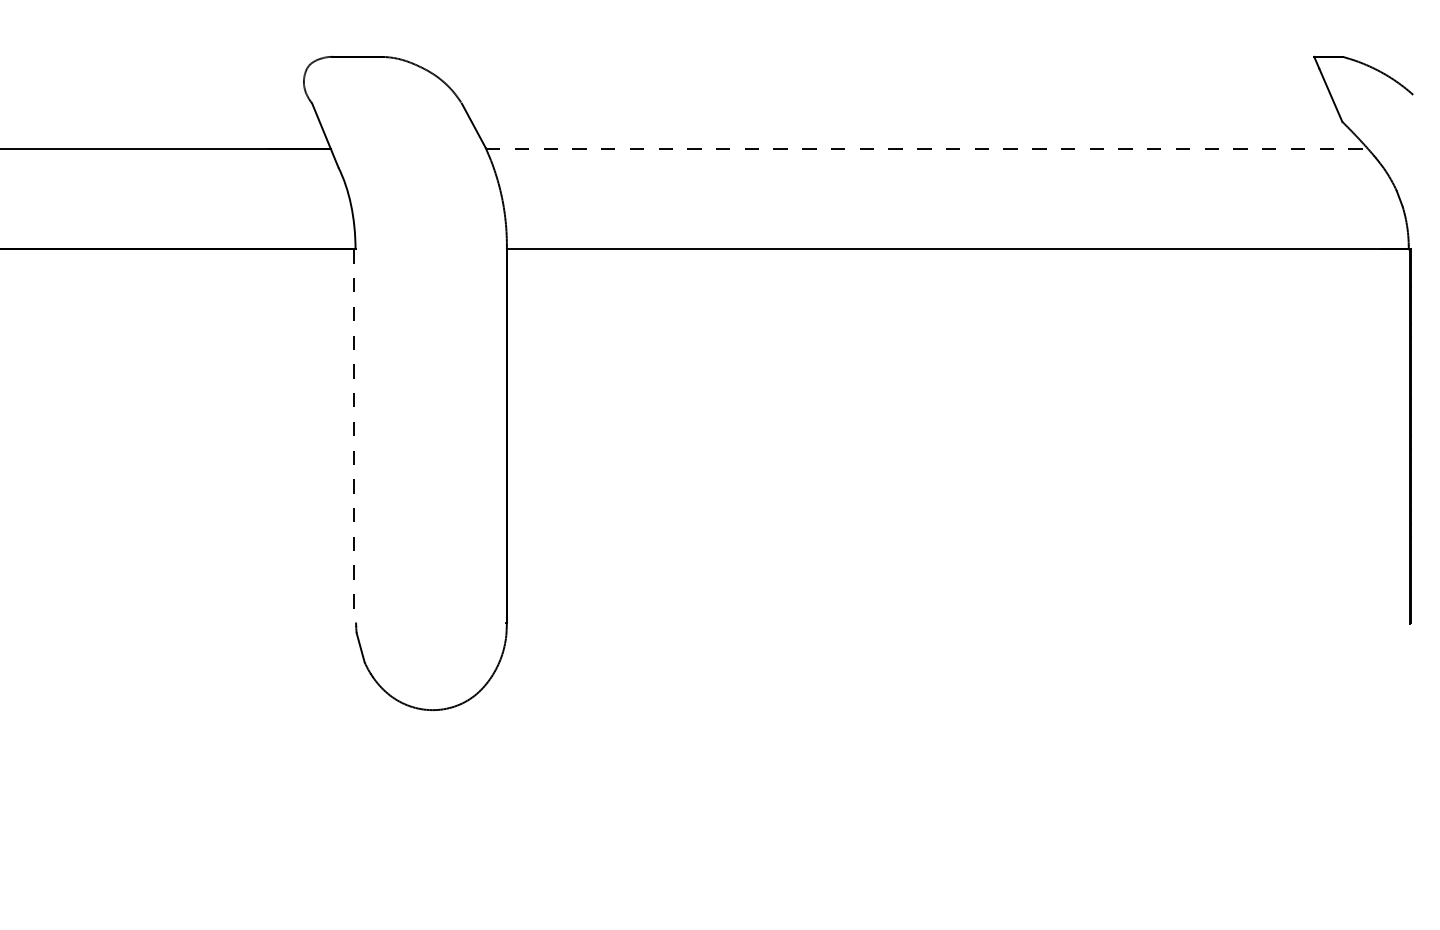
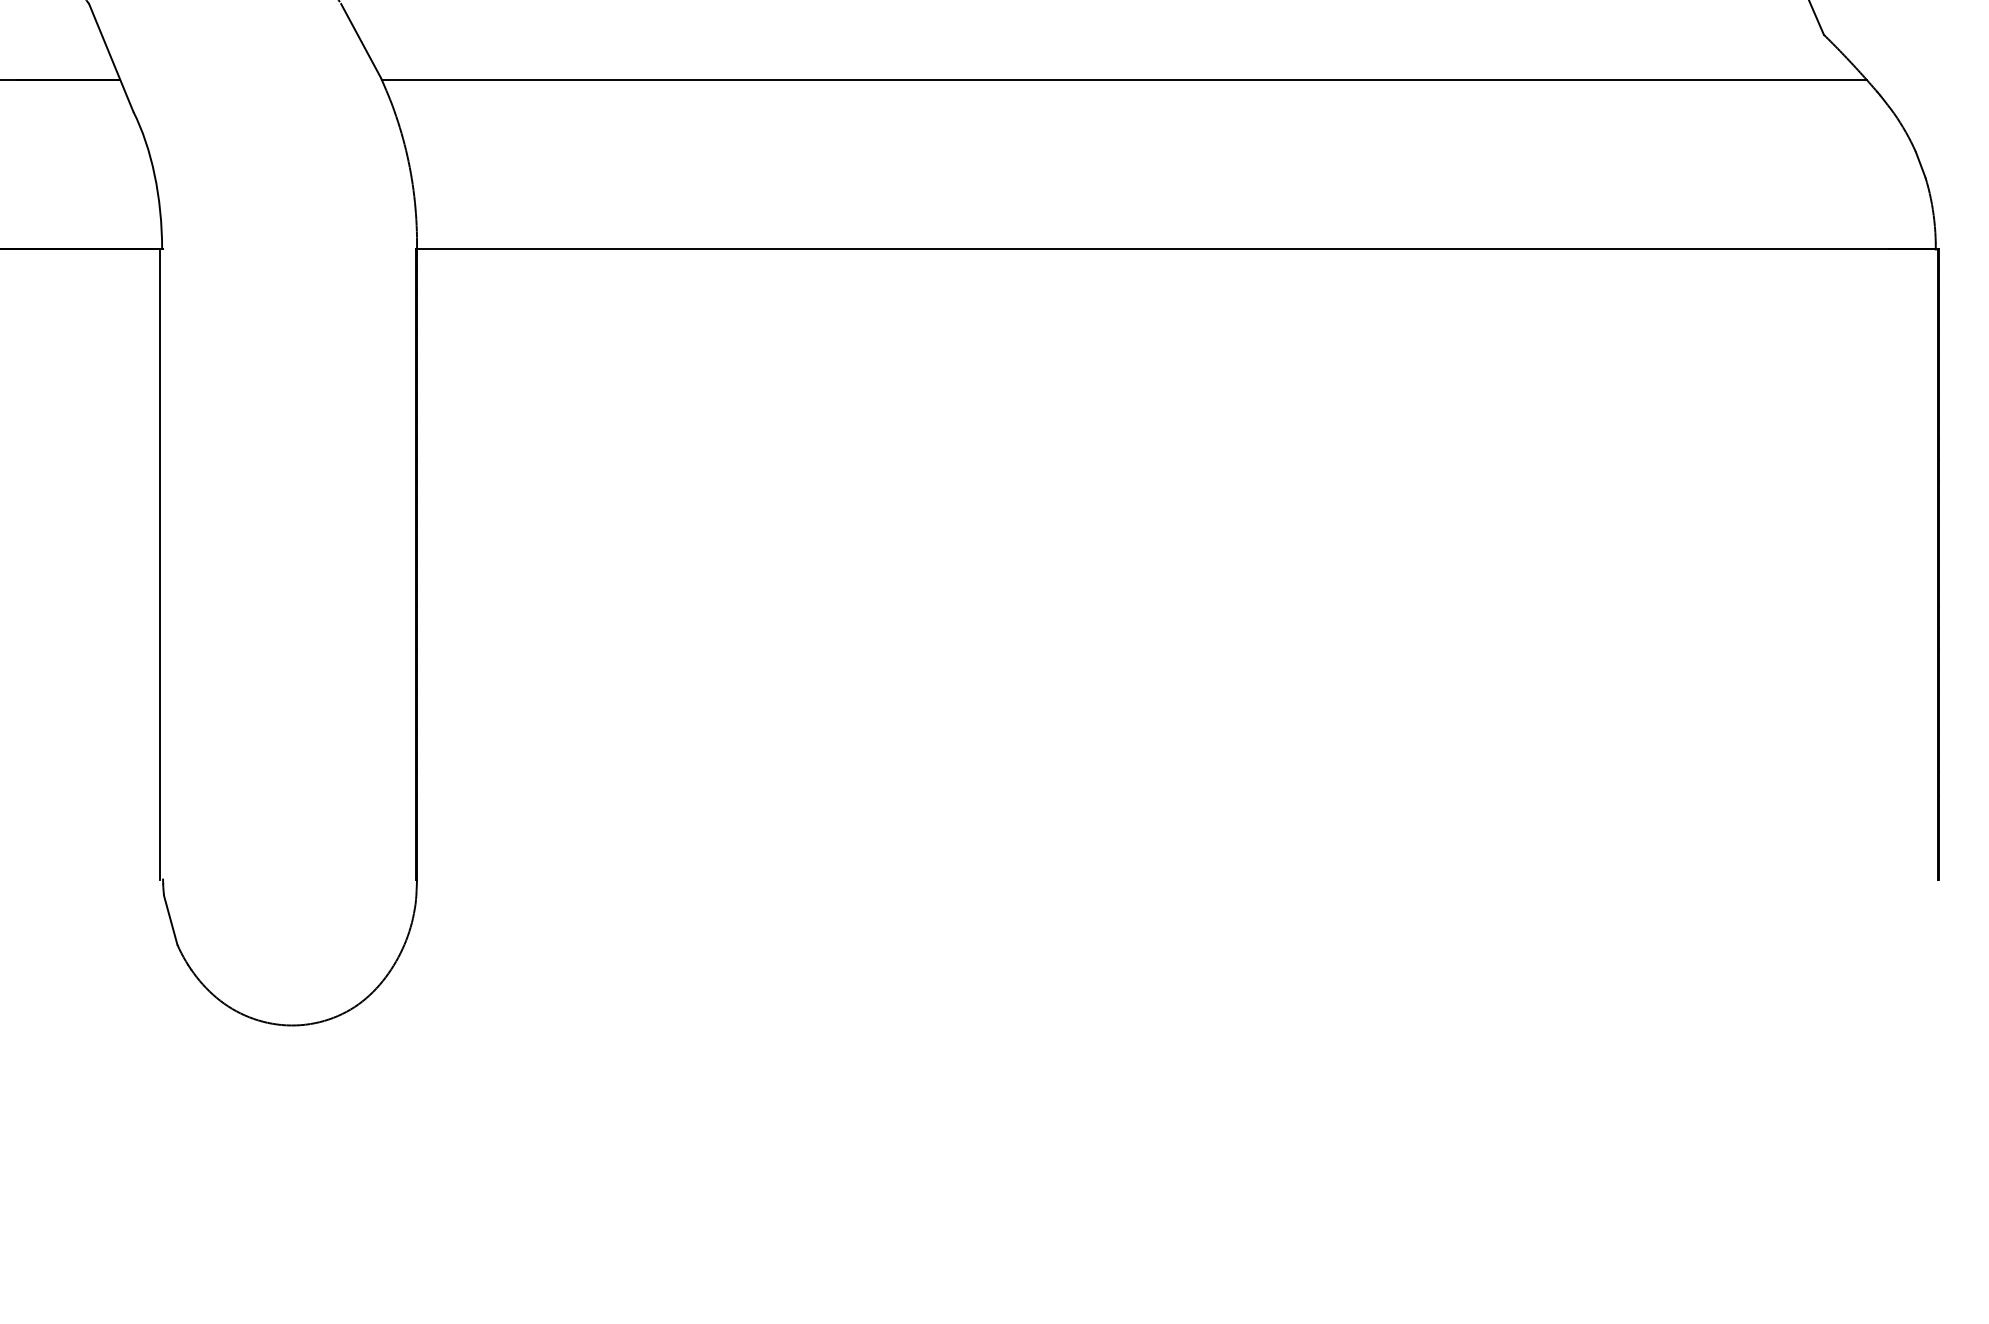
line: (927, 148) -> (1125, 79), dashed -> solid
line: (354, 436) -> (160, 564), dashed -> solid

